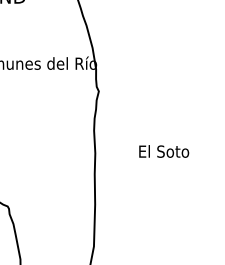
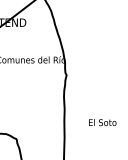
text: (163, 151) -> (102, 122), moved

